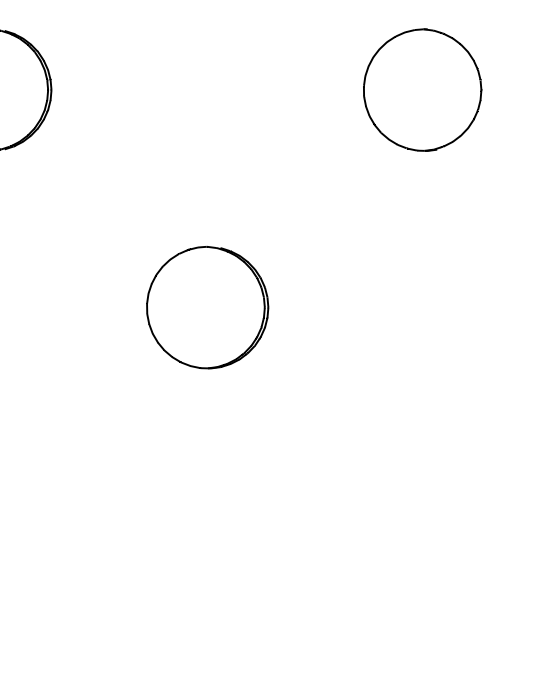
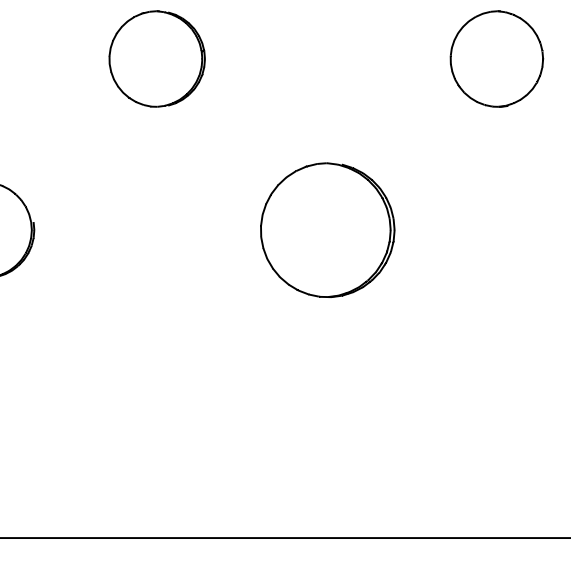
part: (207, 306) -> (327, 229), size x1.4

